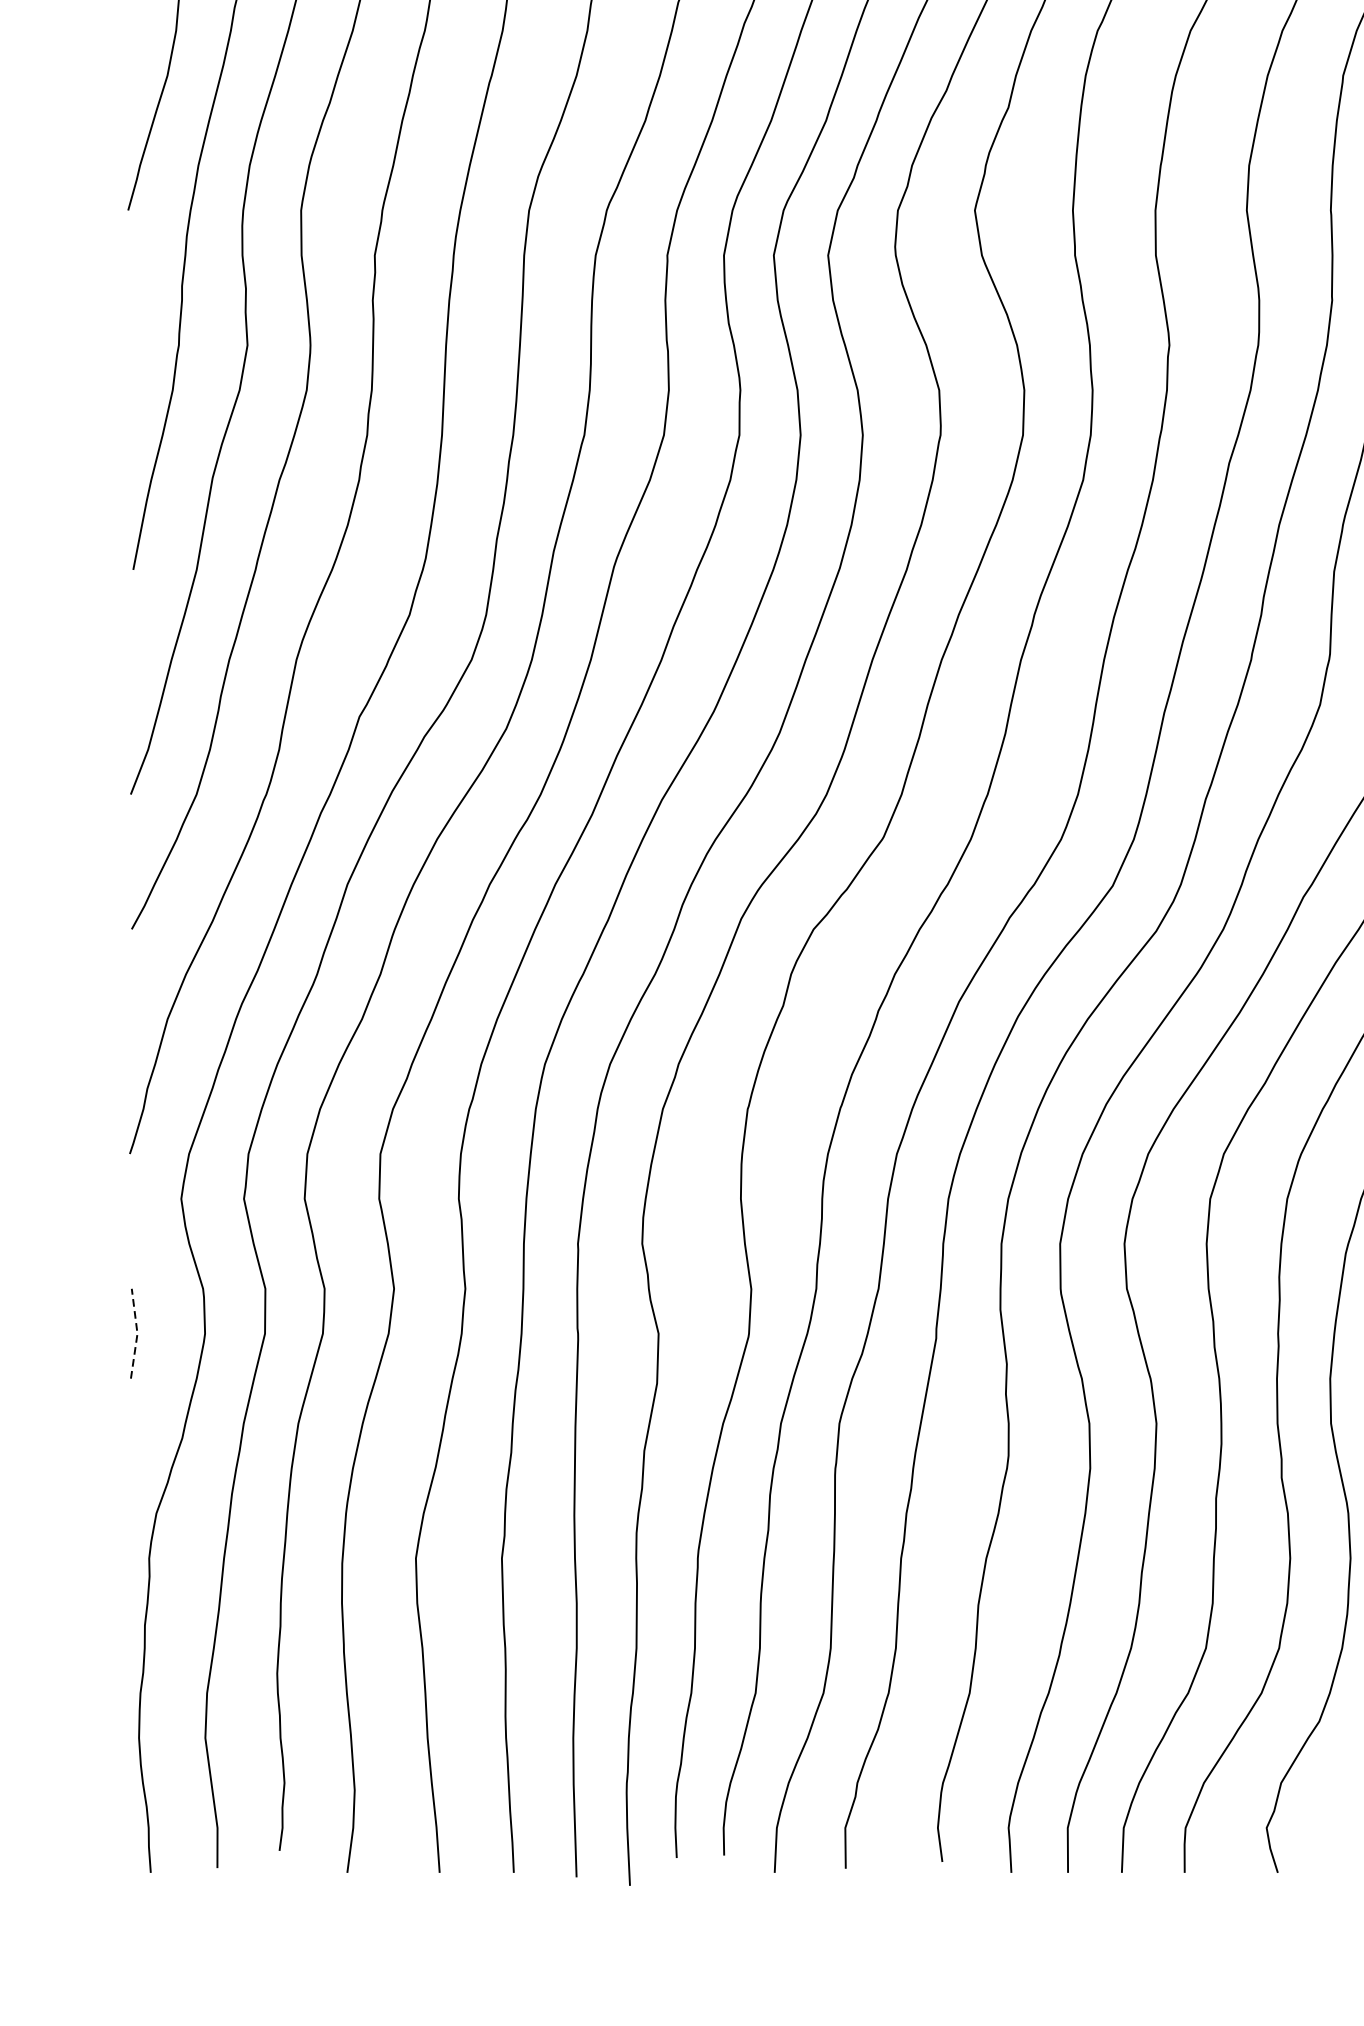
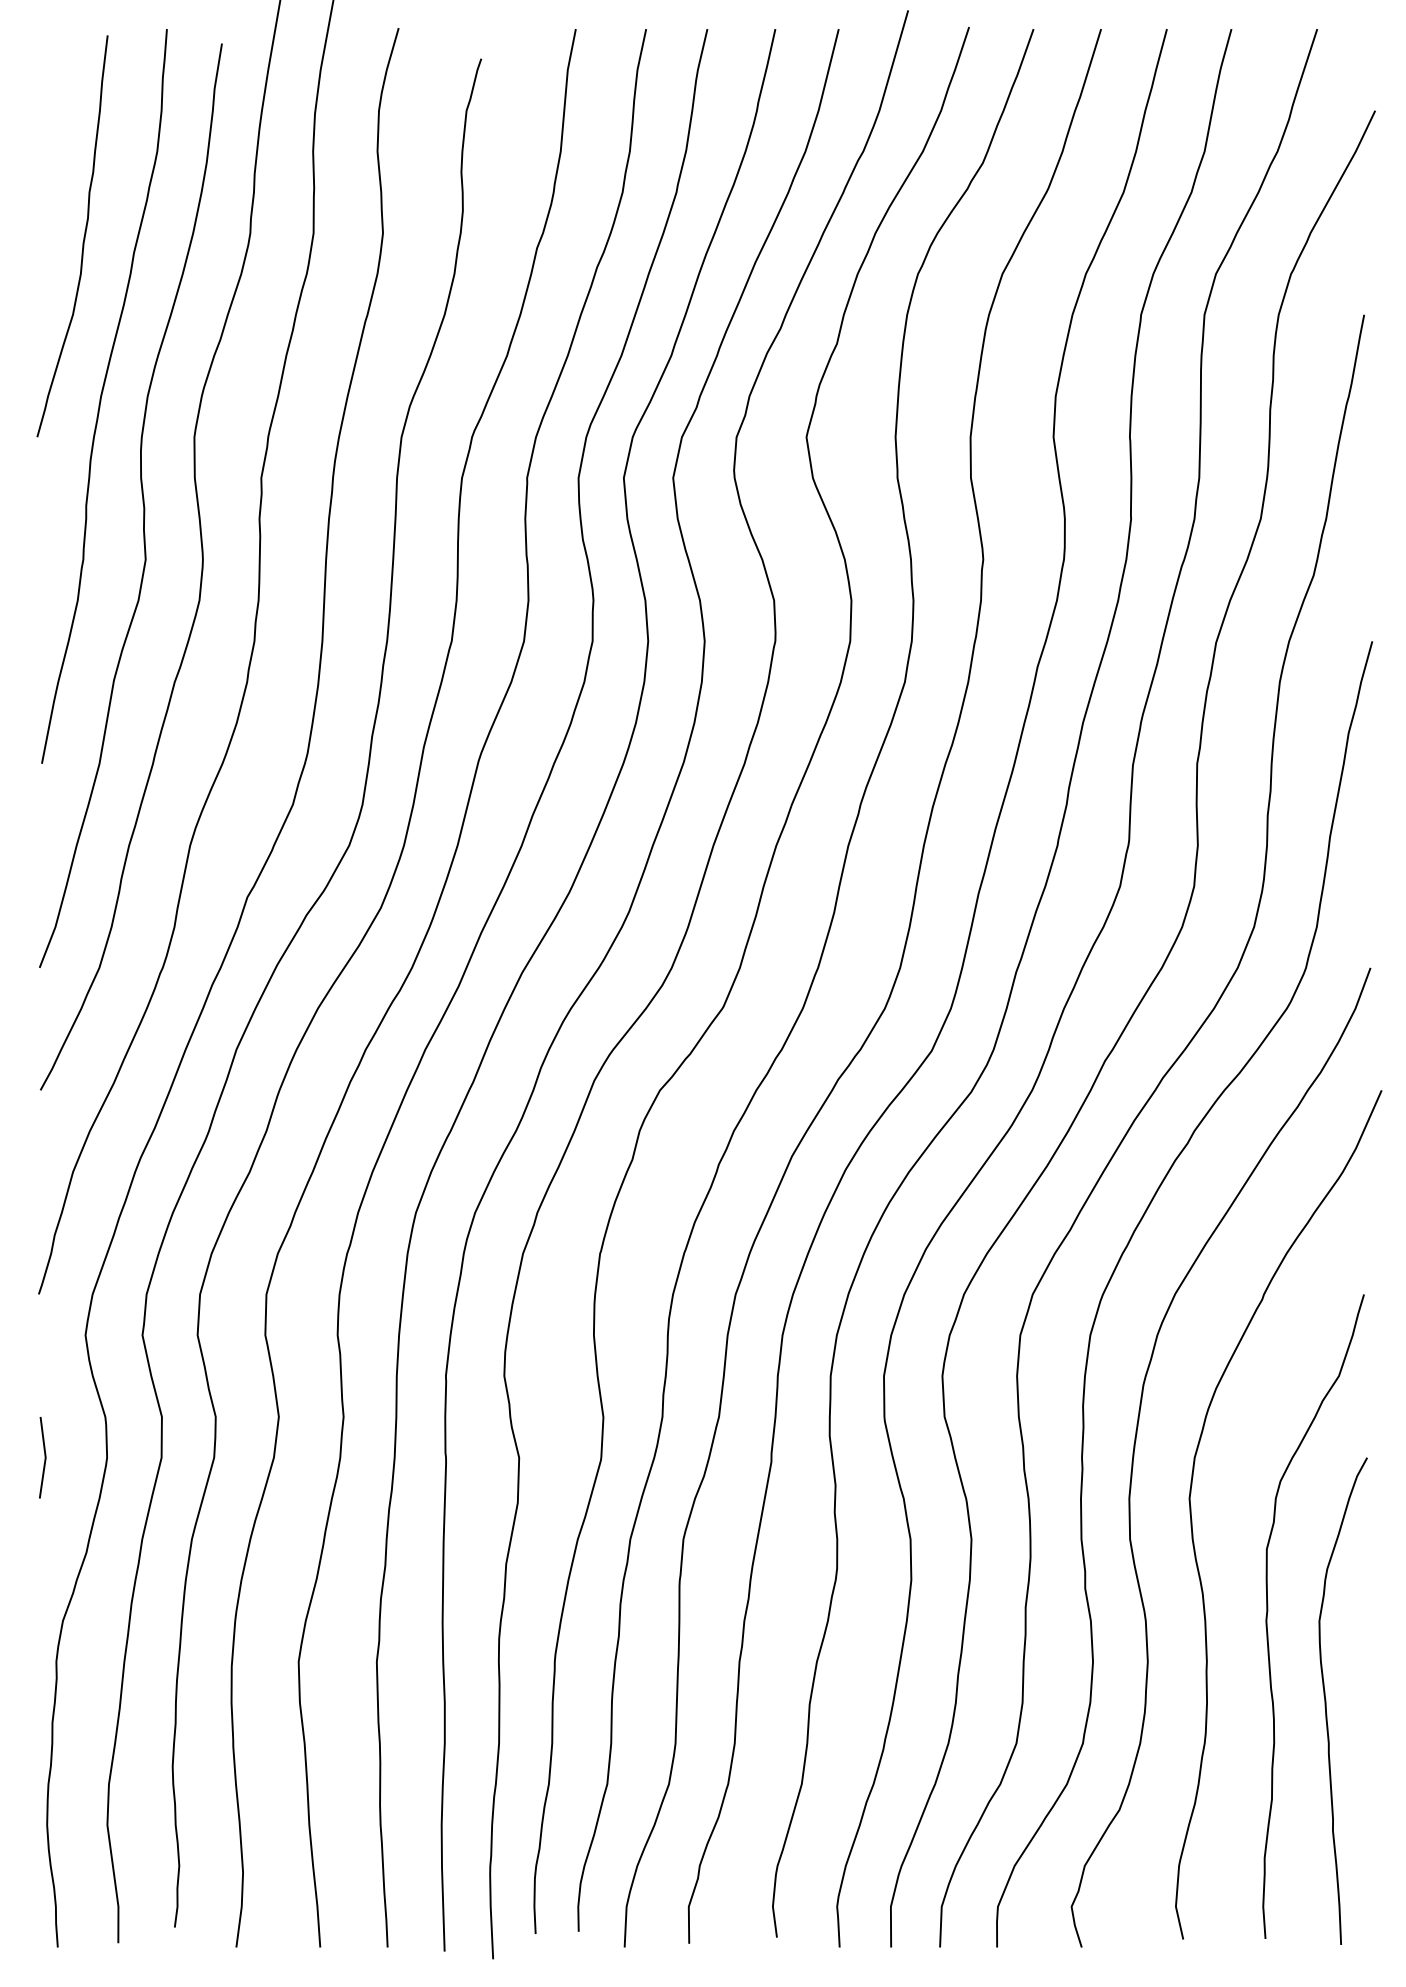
line: (137, 1333) -> (45, 1457), dashed -> solid

